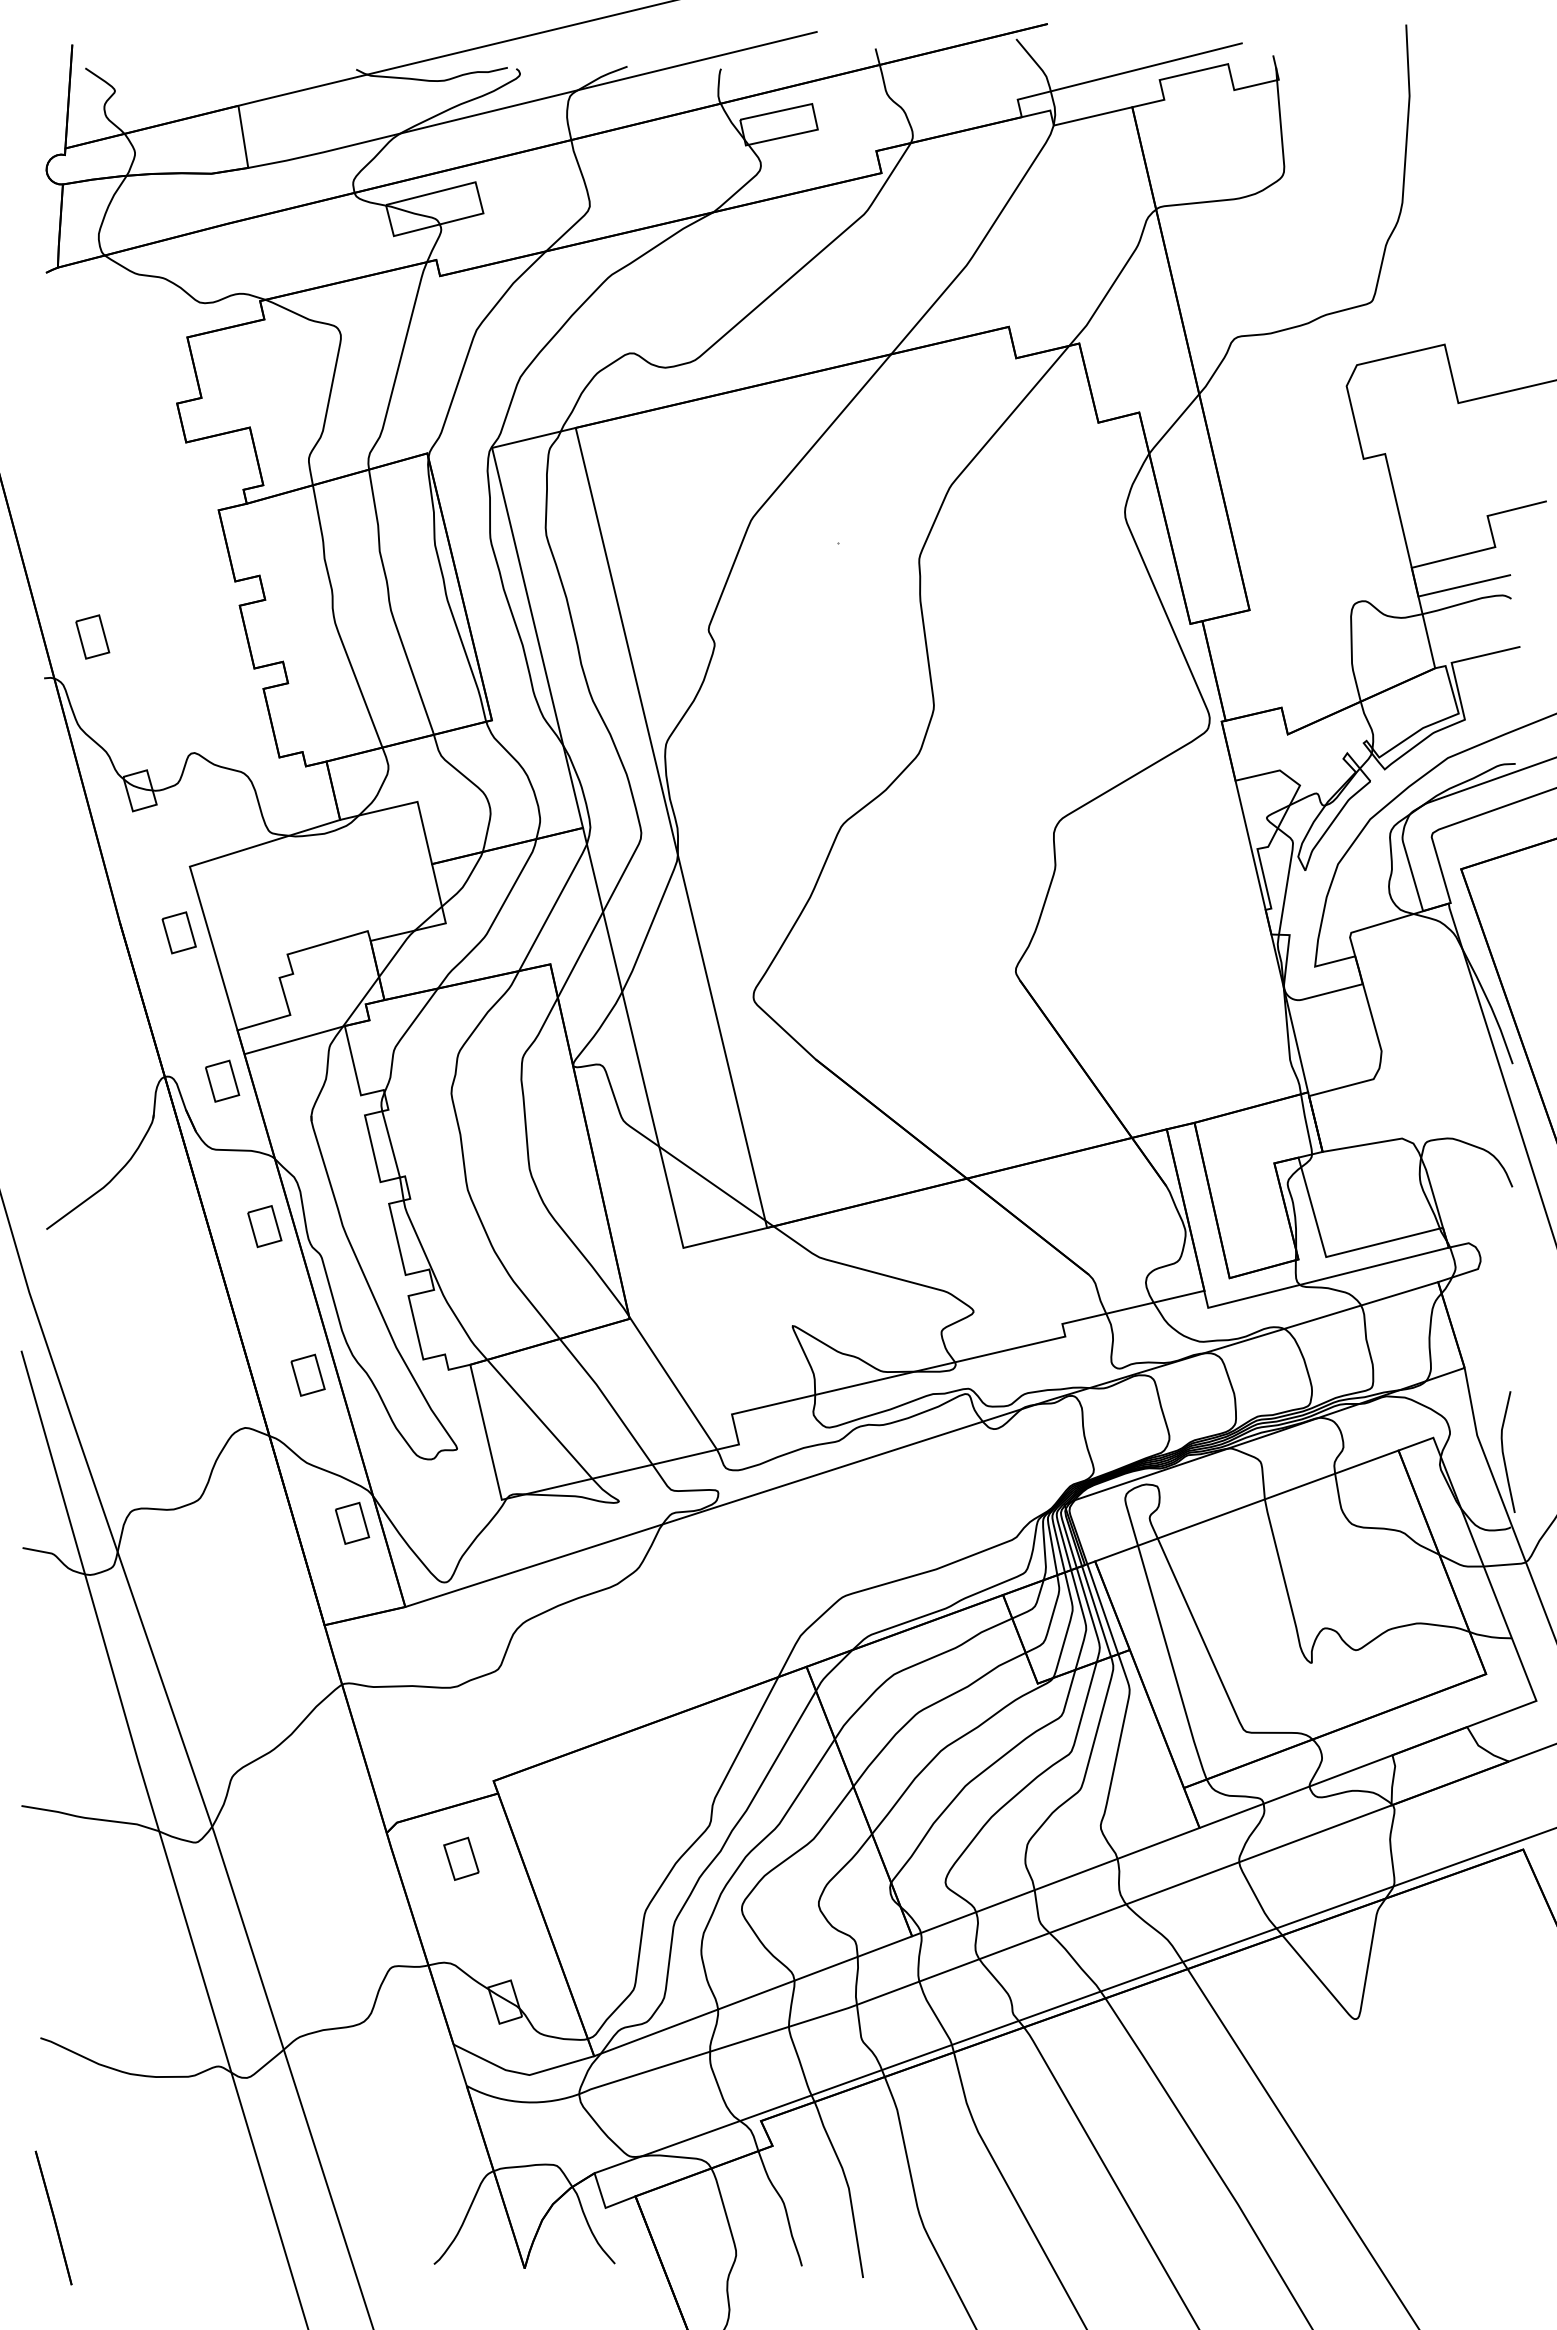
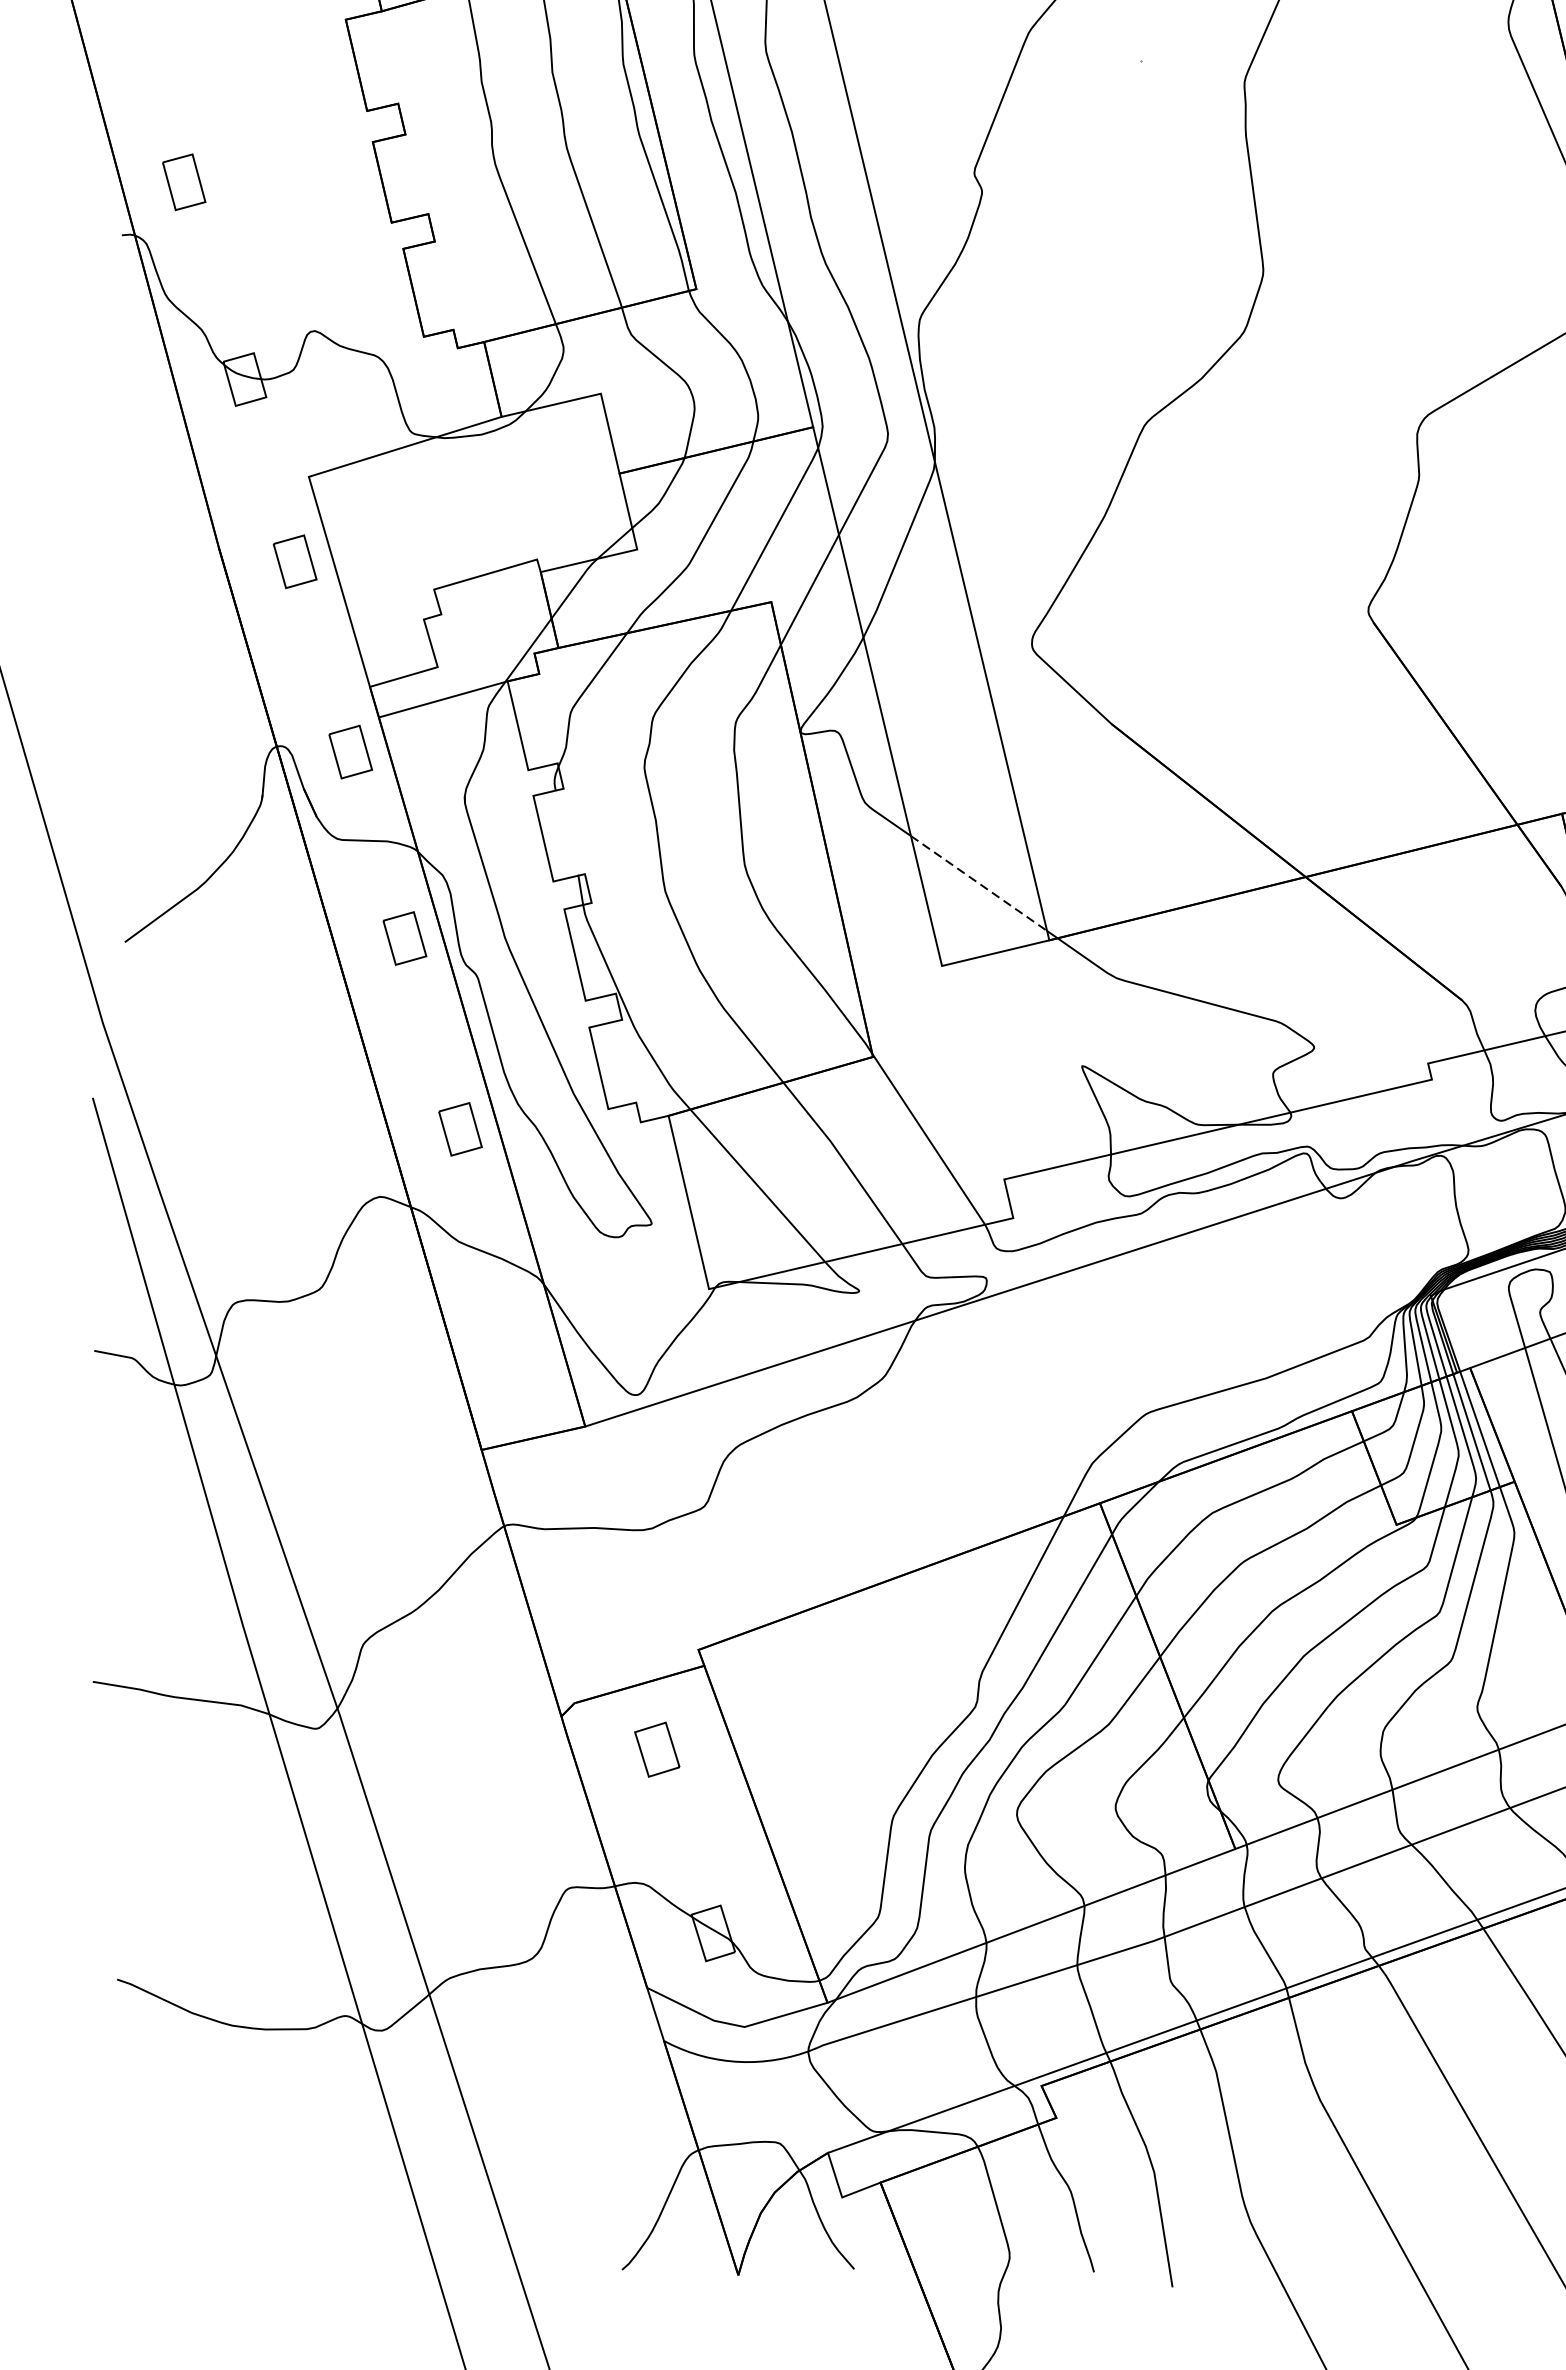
line: (391, 1144) -> (567, 833), removed
line: (712, 1183) -> (979, 883), solid -> dashed
part: (352, 1522) -> (517, 1318), removed
line: (53, 2217) -> (133, 2209), removed

